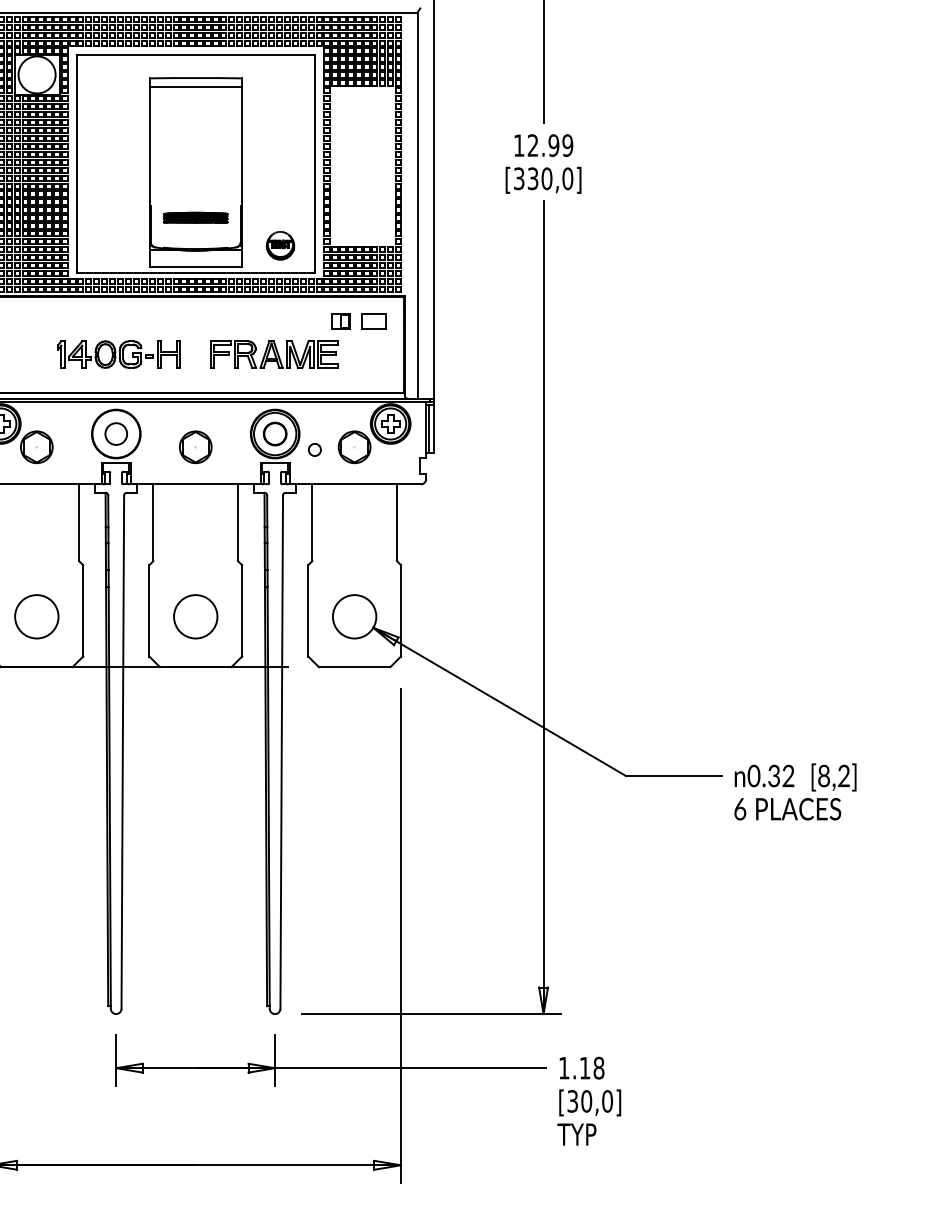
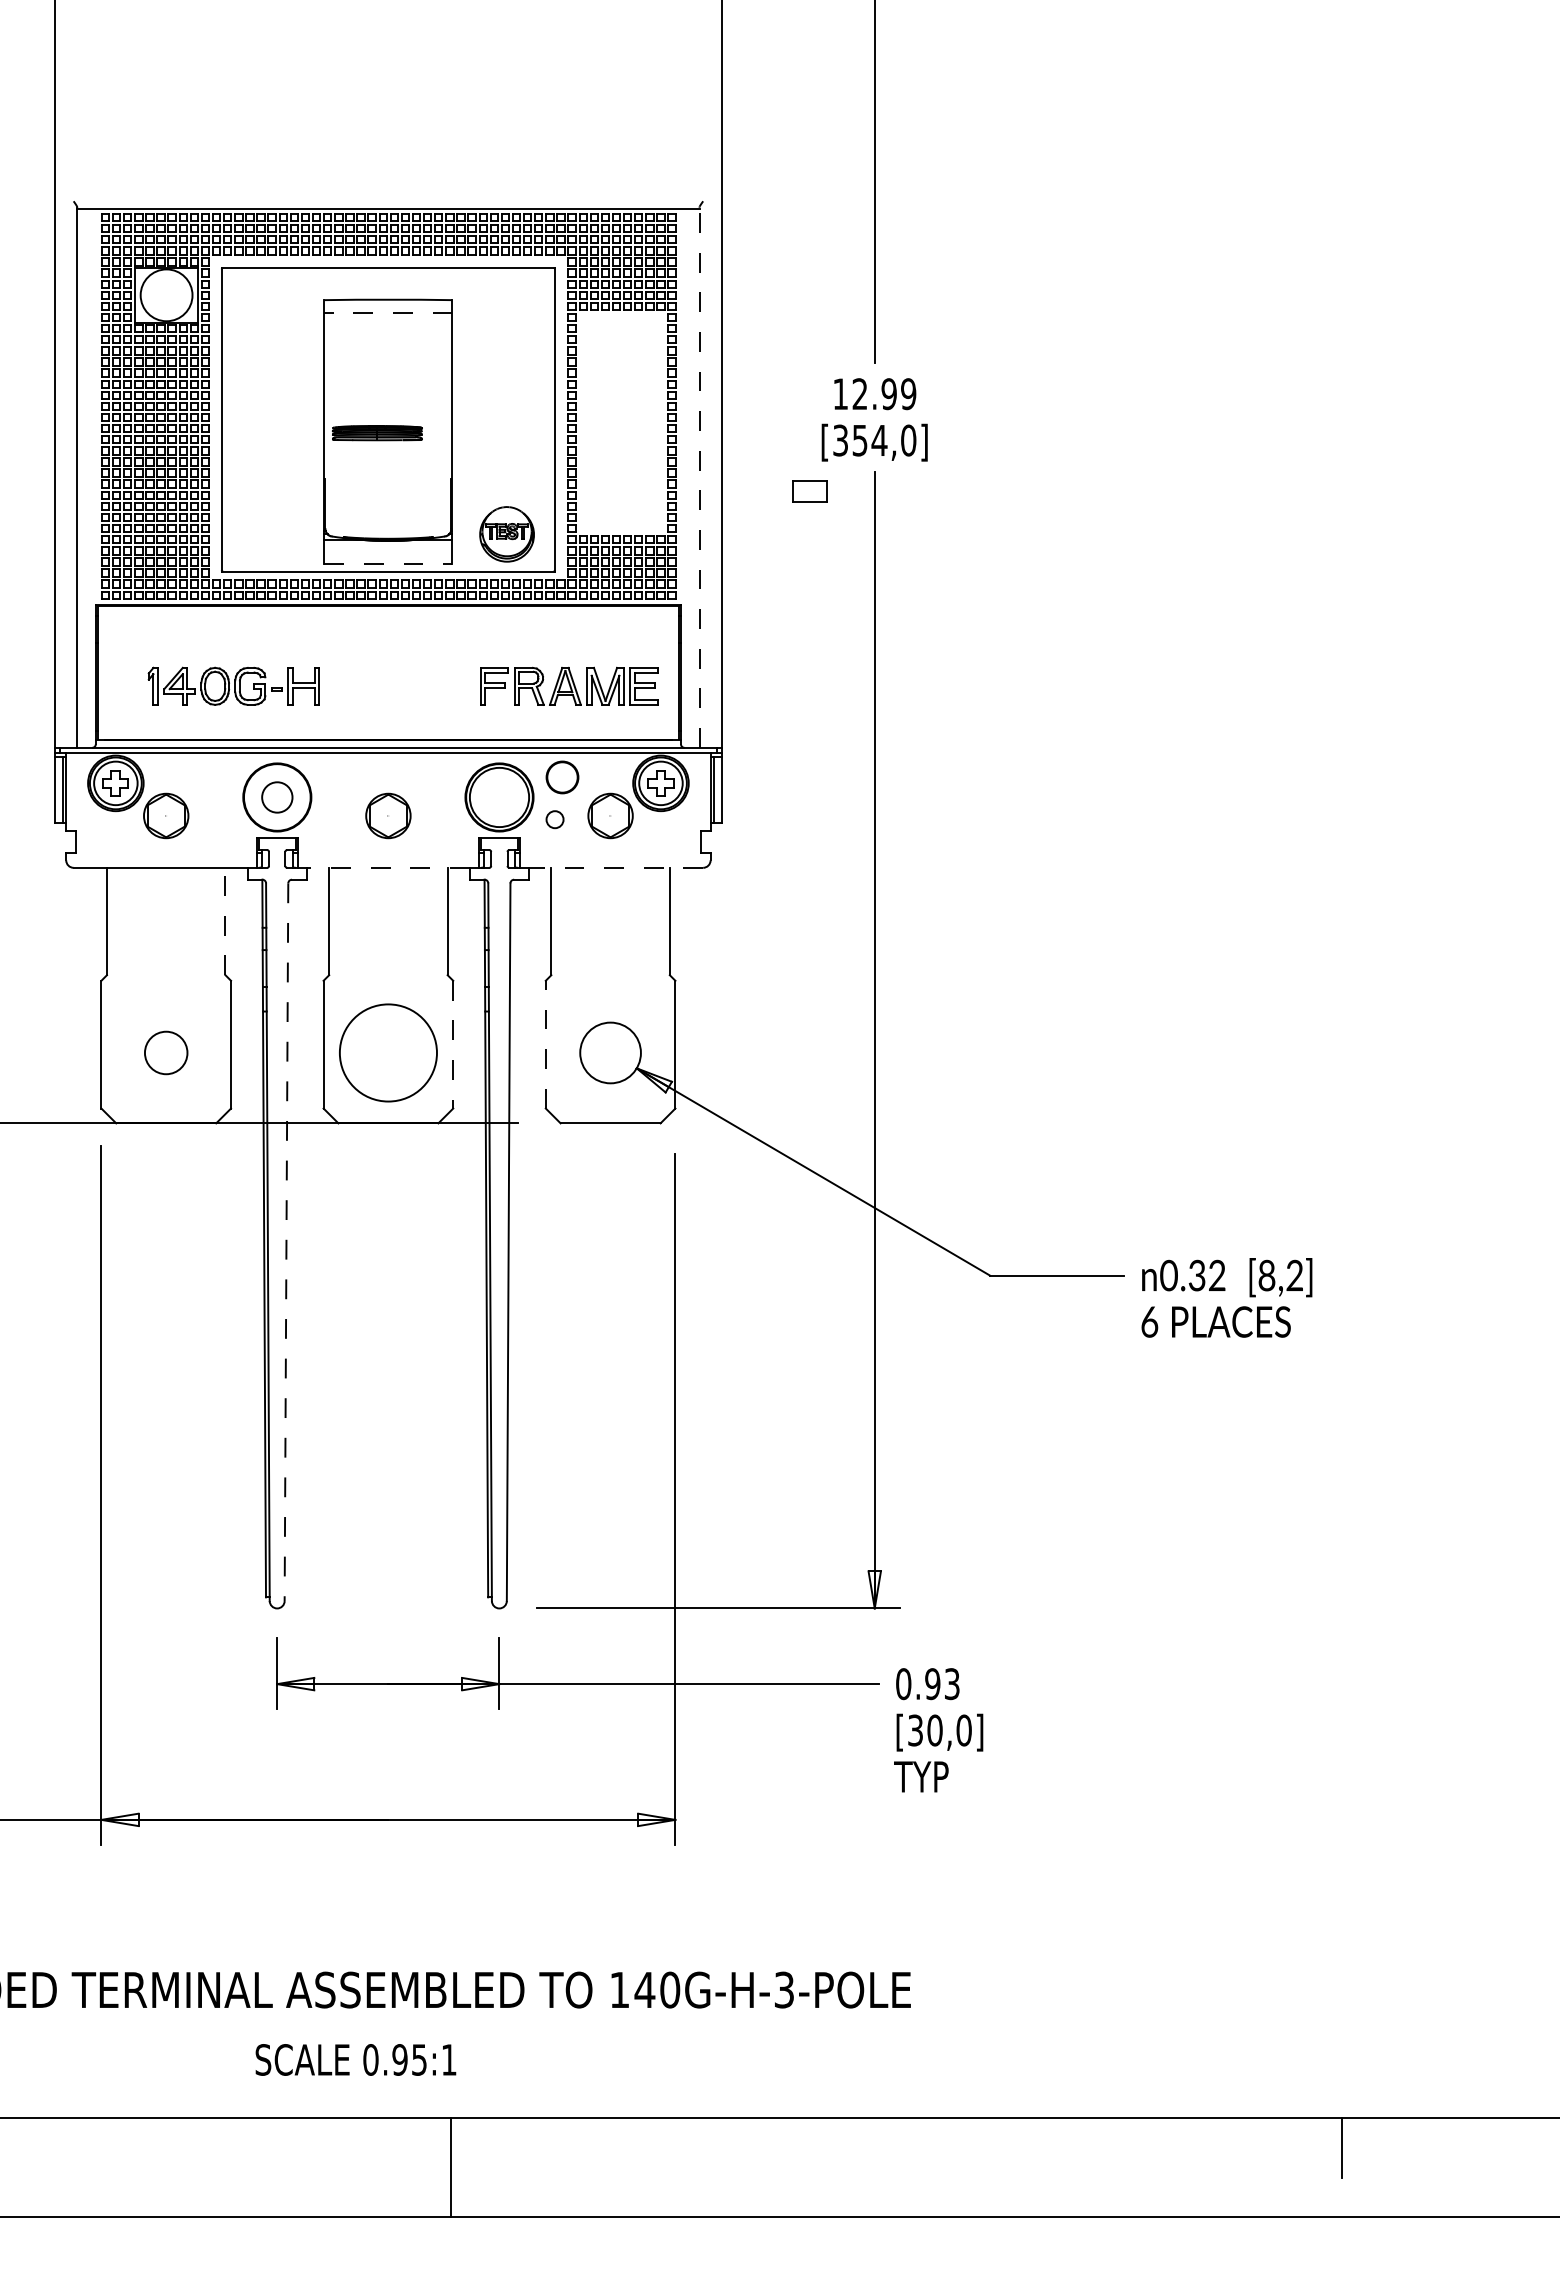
line: (195, 87) -> (387, 312), solid -> dashed
text: (540, 178) -> (870, 440), [330,0] -> [354,0]
line: (418, 205) -> (699, 477), solid -> dashed
part: (195, 218) -> (376, 433), moved
part: (280, 245) -> (506, 533), size x1.4
line: (195, 267) -> (388, 564), solid -> dashed
part: (341, 321) -> (592, 639), removed
part: (373, 321) -> (809, 491), moved
part: (118, 353) -> (233, 685), moved
part: (274, 353) -> (569, 685), moved
part: (275, 434) -> (562, 777), moved
line: (195, 484) -> (387, 867), solid -> dashed
line: (358, 484) -> (615, 867), solid -> dashed
line: (79, 522) -> (225, 921), solid -> dashed
line: (242, 610) -> (453, 1044), solid -> dashed
line: (308, 610) -> (545, 1044), solid -> dashed
circle: (36, 616) -> (165, 1052), size x0.7
circle: (195, 616) -> (388, 1052), size x1.6
line: (122, 752) -> (286, 1242), solid -> dashed
text: (581, 1068) -> (927, 1684), 1.18 -> 0.93

